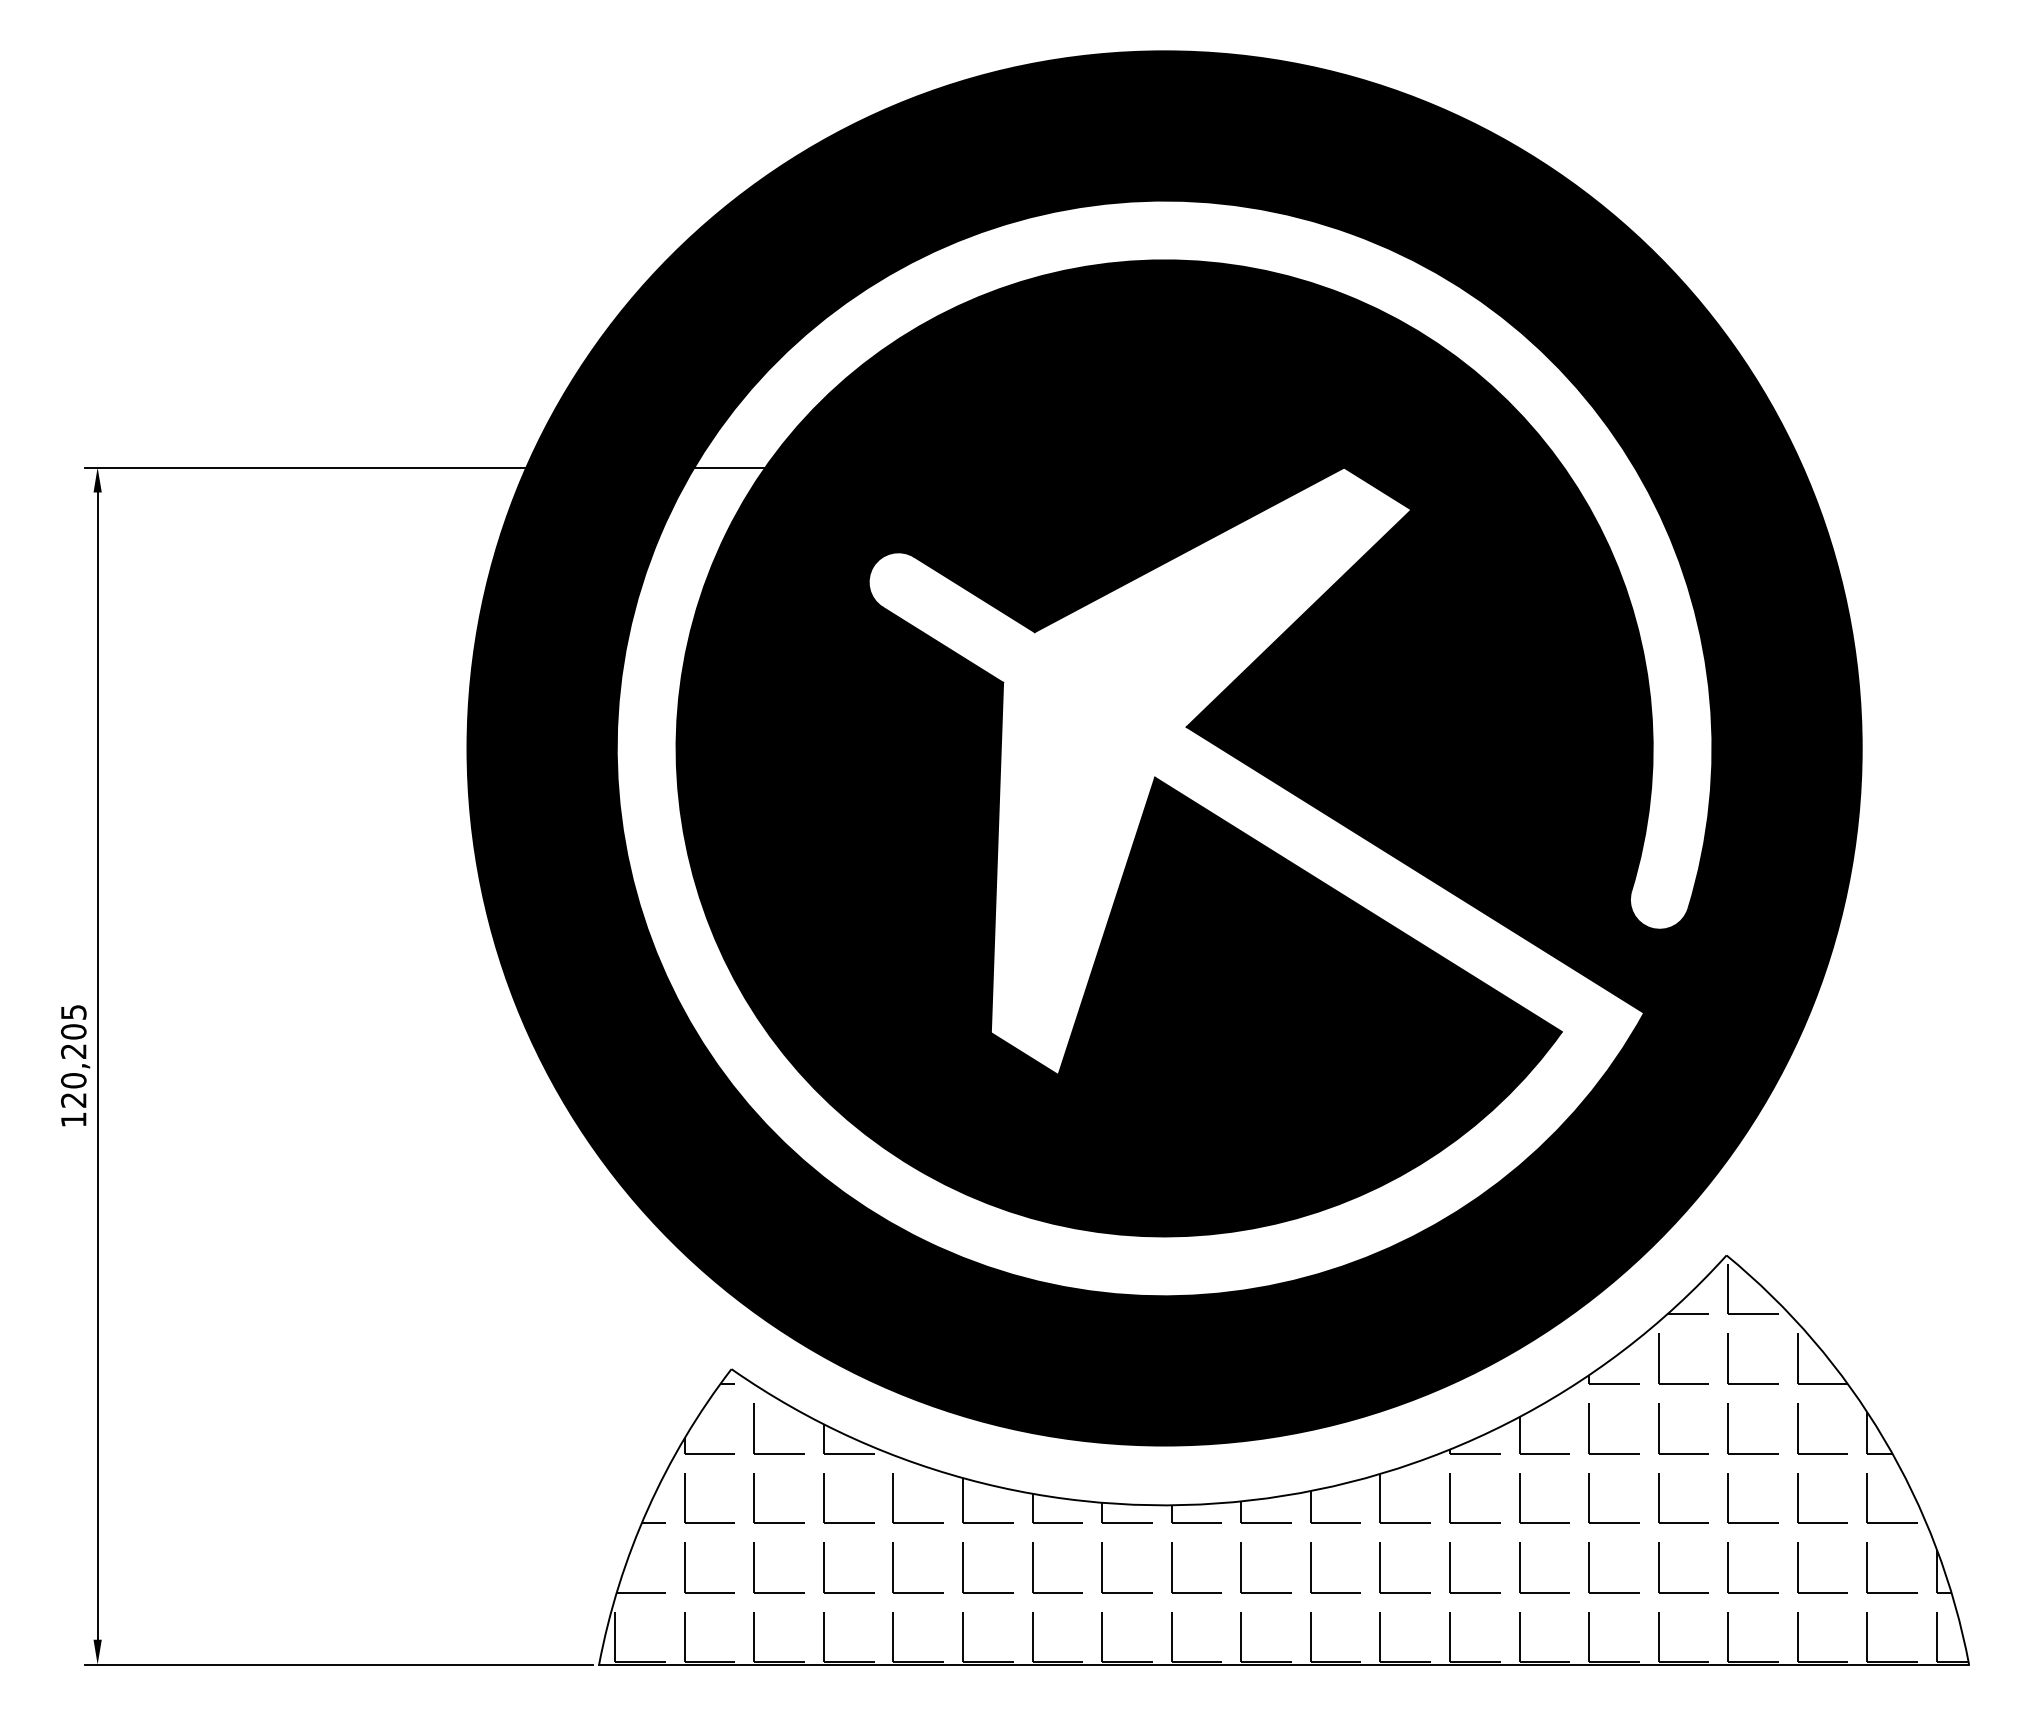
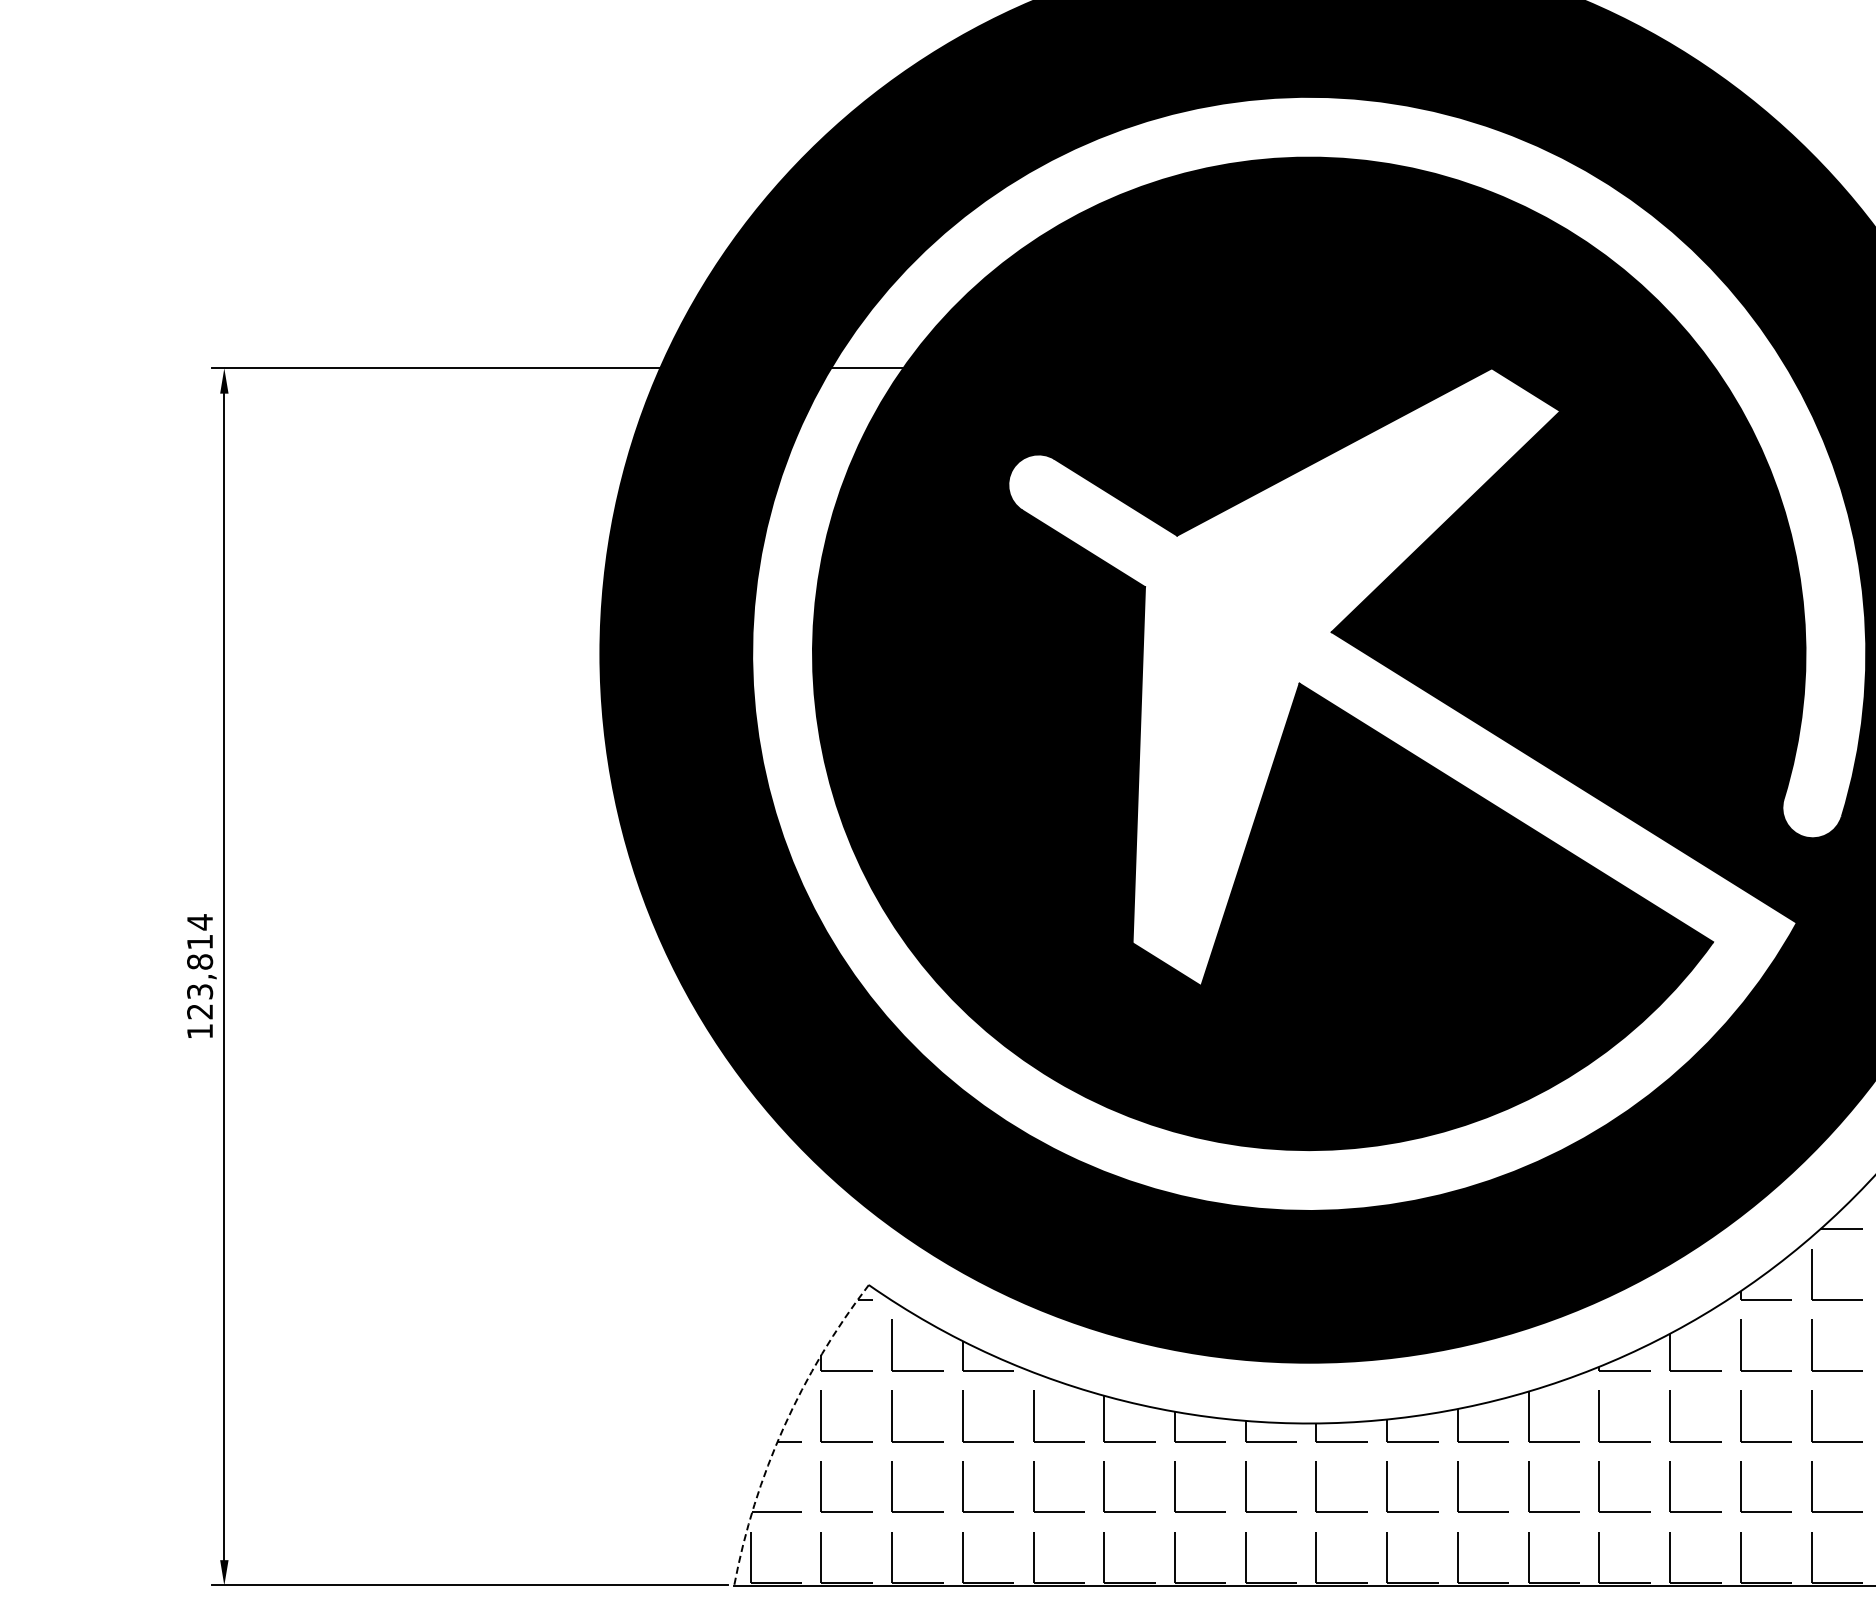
text: (73, 1046) -> (199, 956), 120,205 -> 123,814
arc: (647, 1509) -> (783, 1427), solid -> dashed

